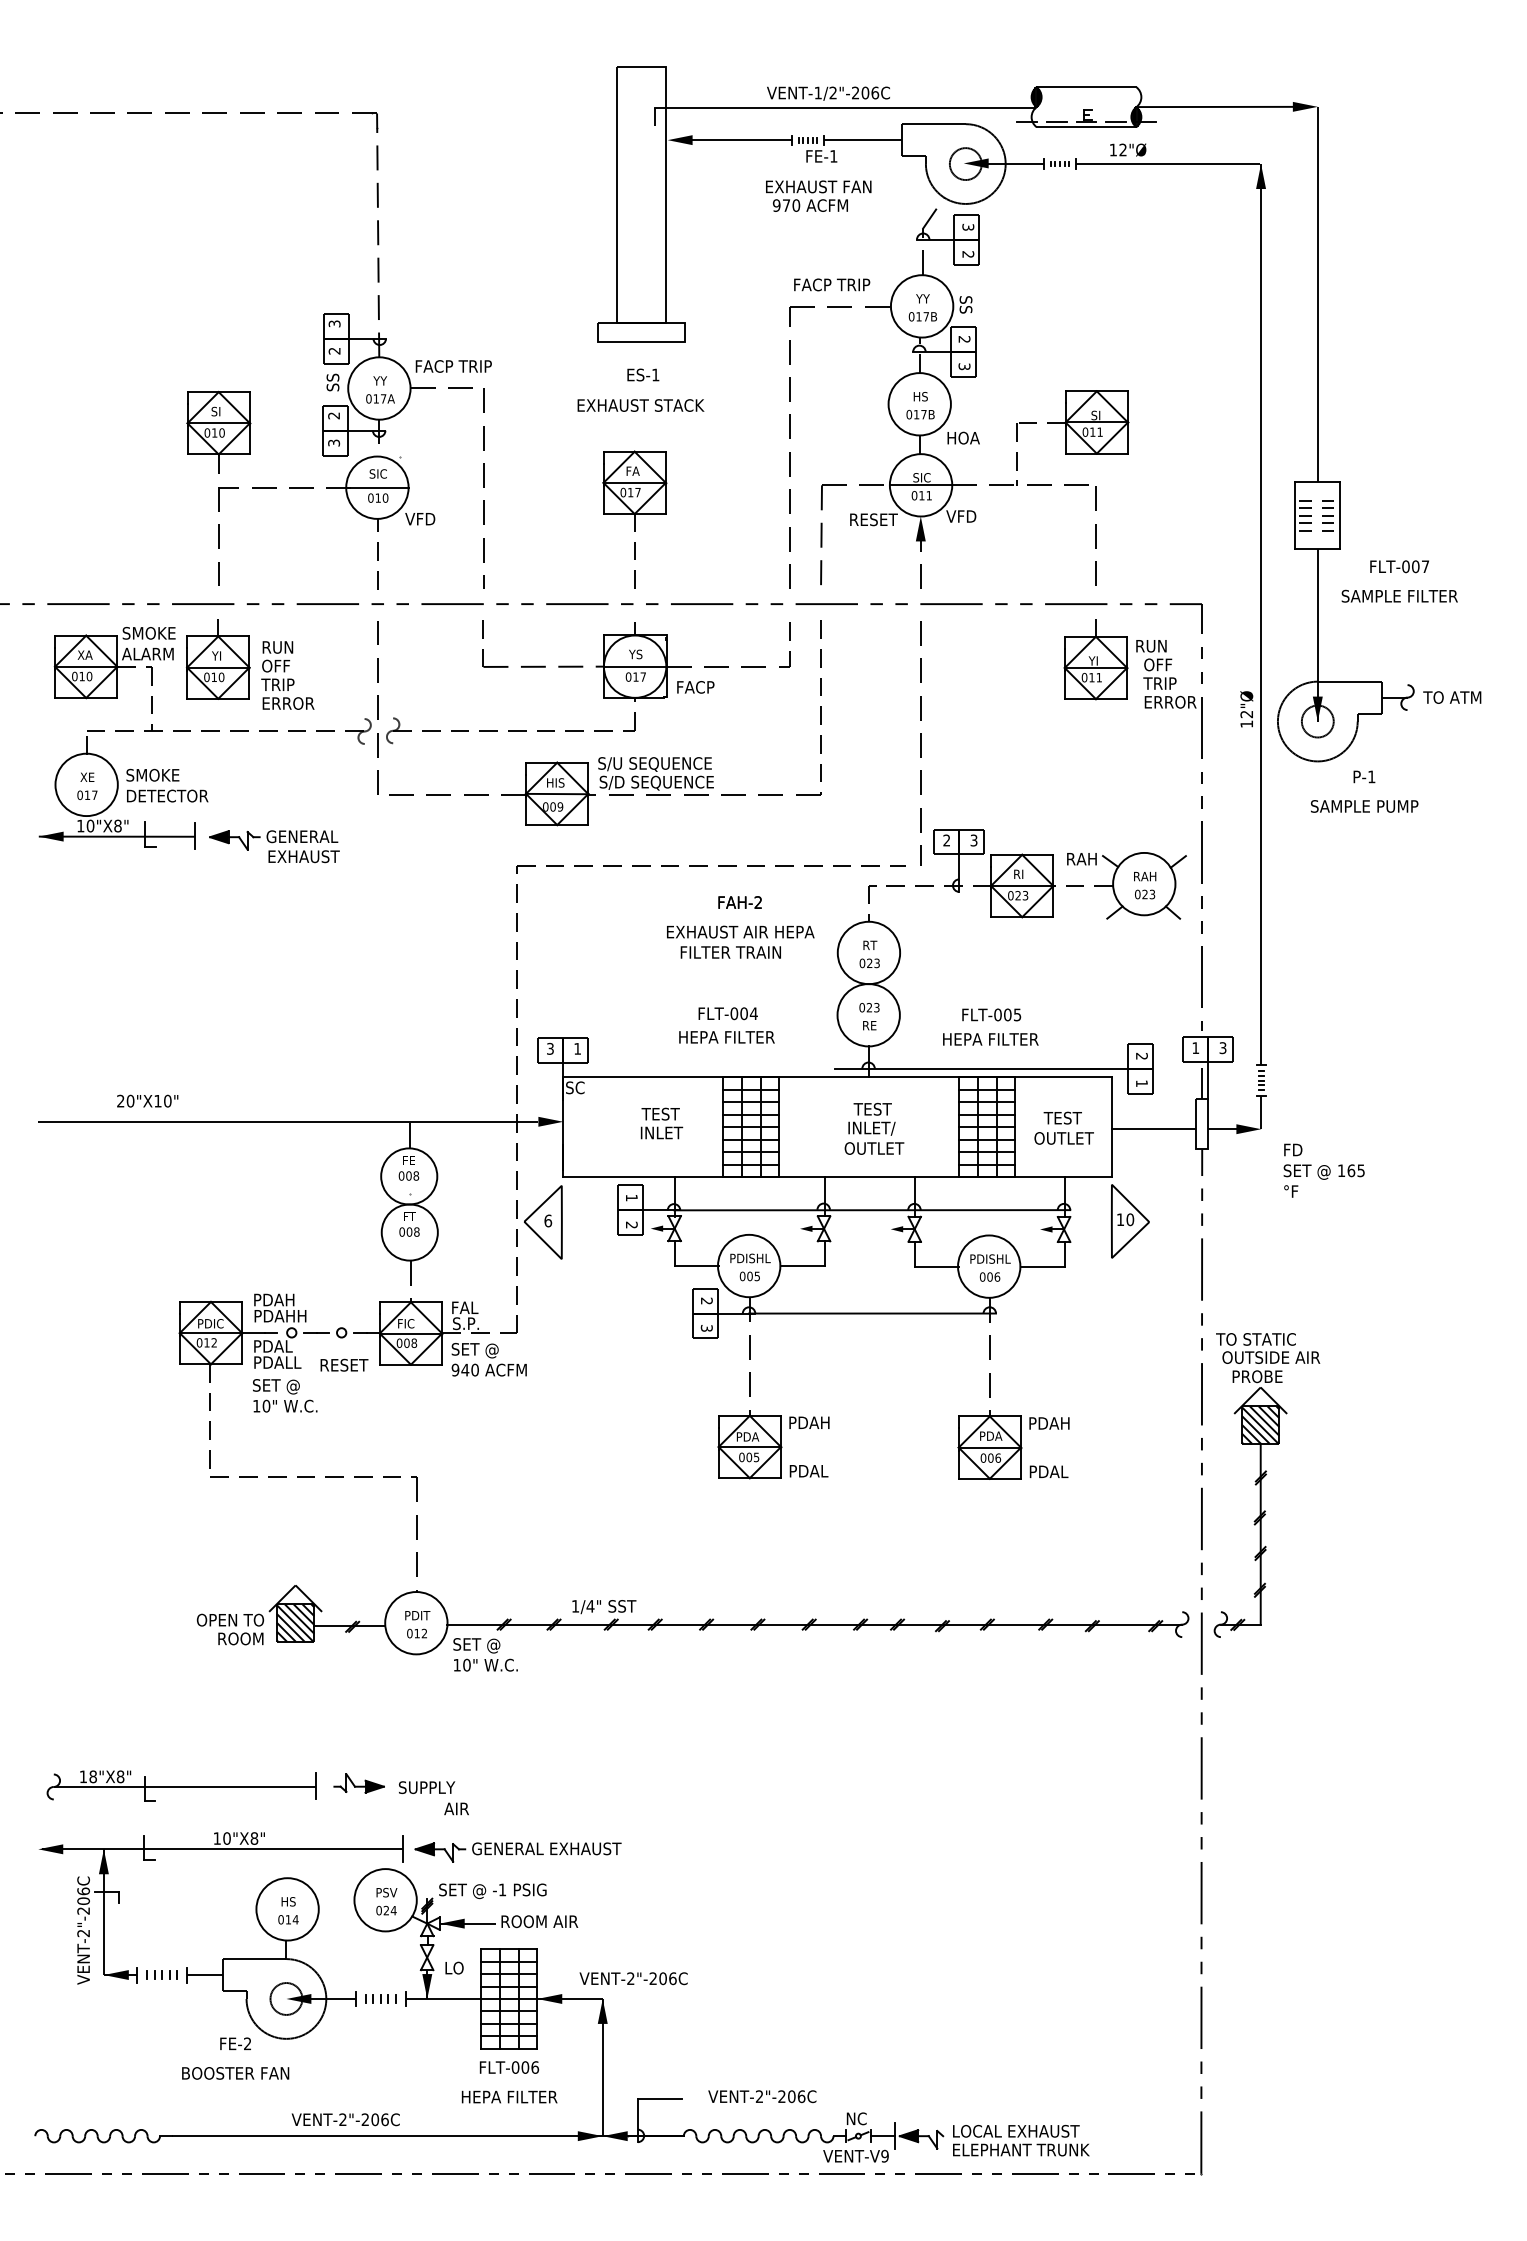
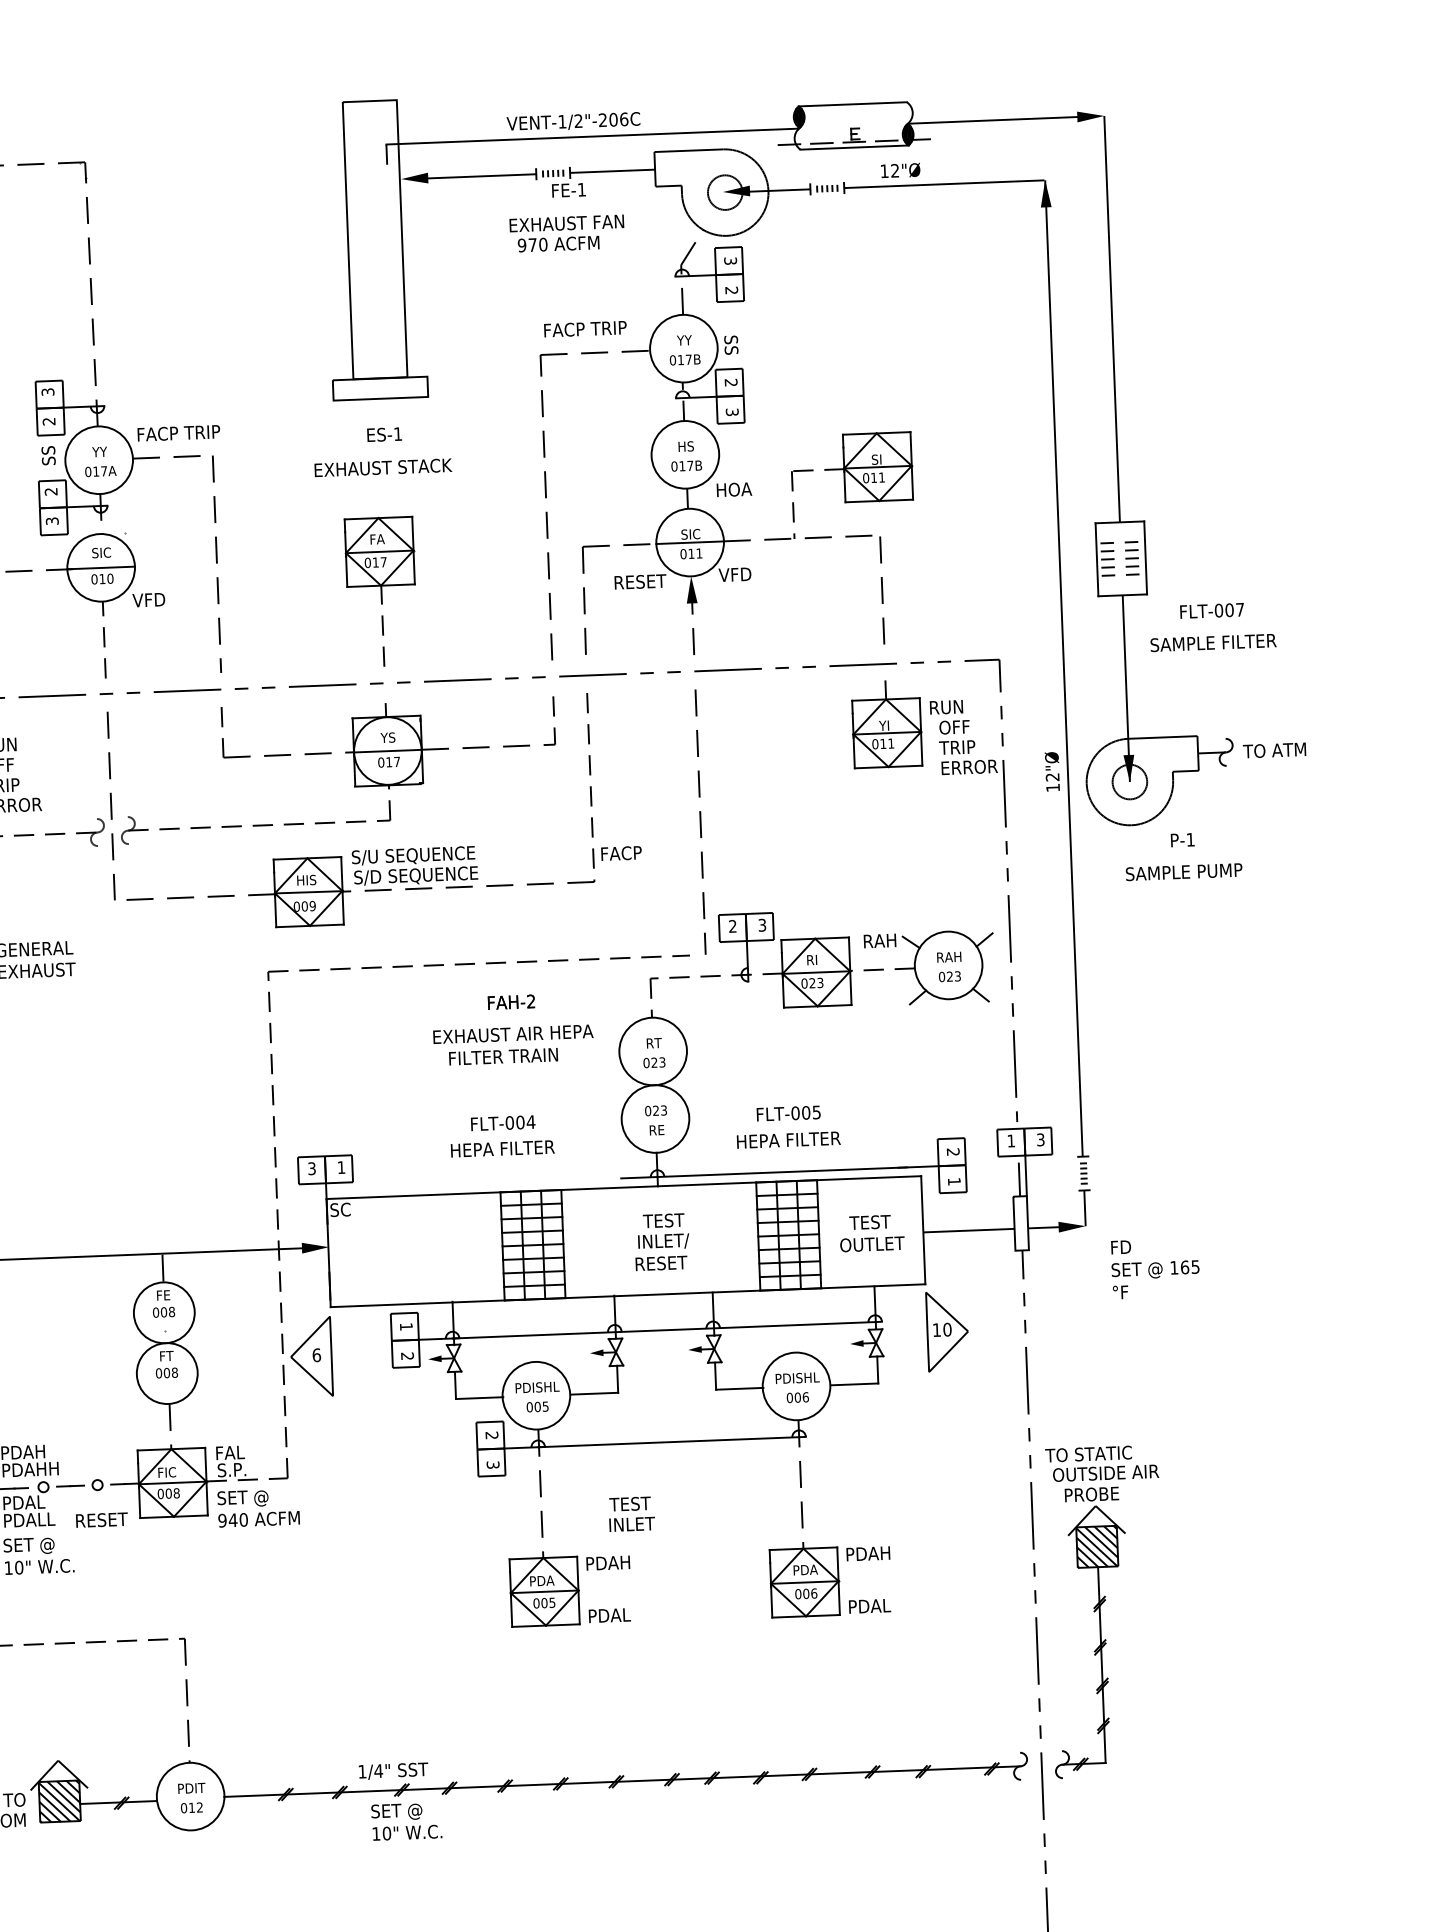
text: (695, 687) -> (621, 853), moved
text: (661, 1123) -> (631, 1514), moved
text: (874, 1148) -> (667, 1263), OUTLET -> RESET
text: (485, 1654) -> (406, 1821), moved

